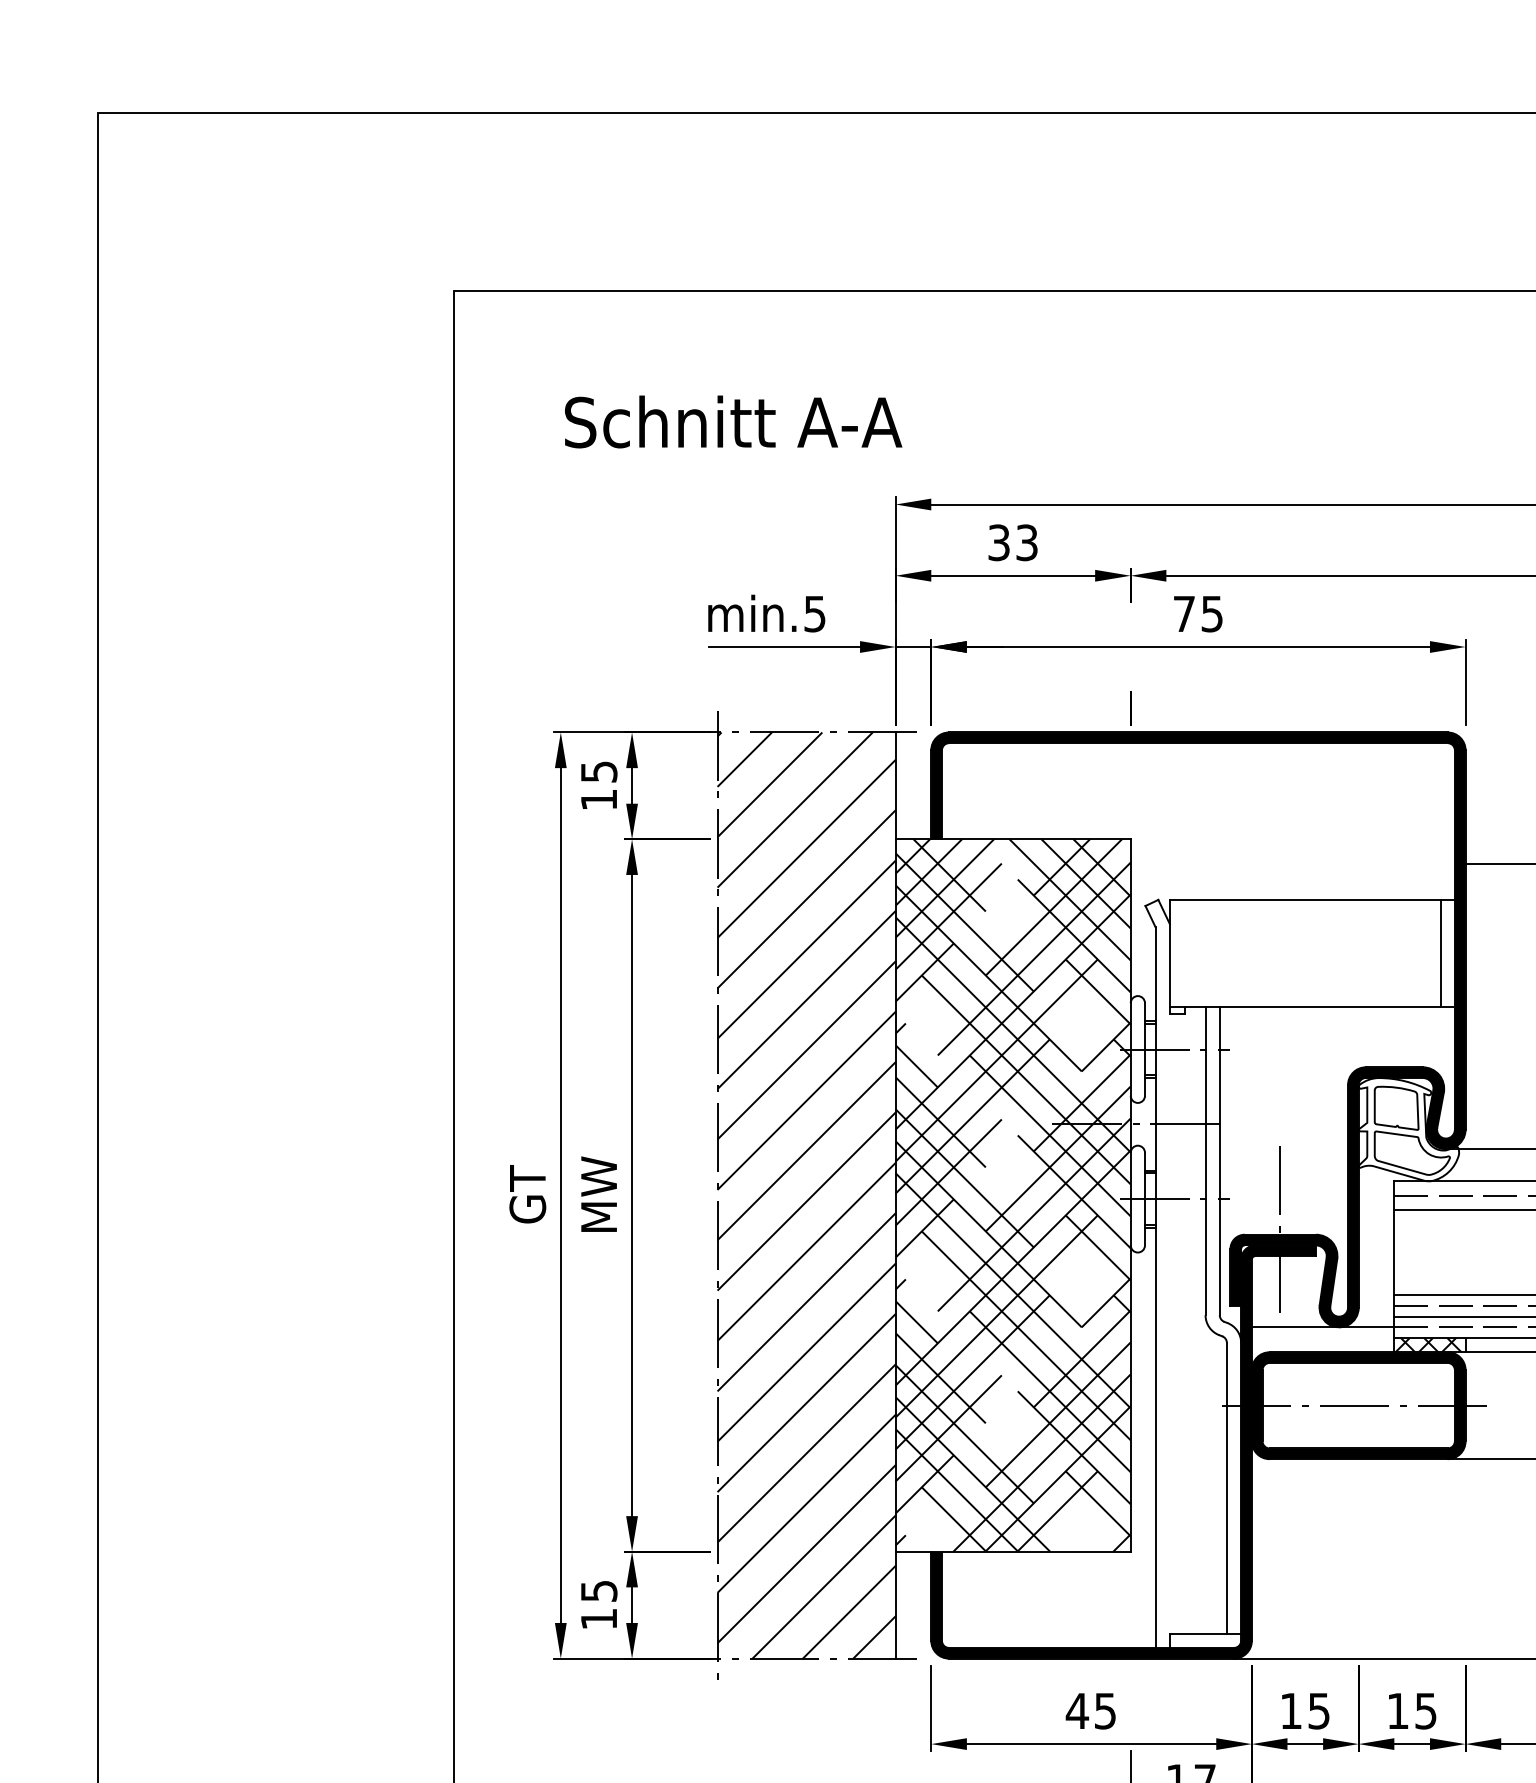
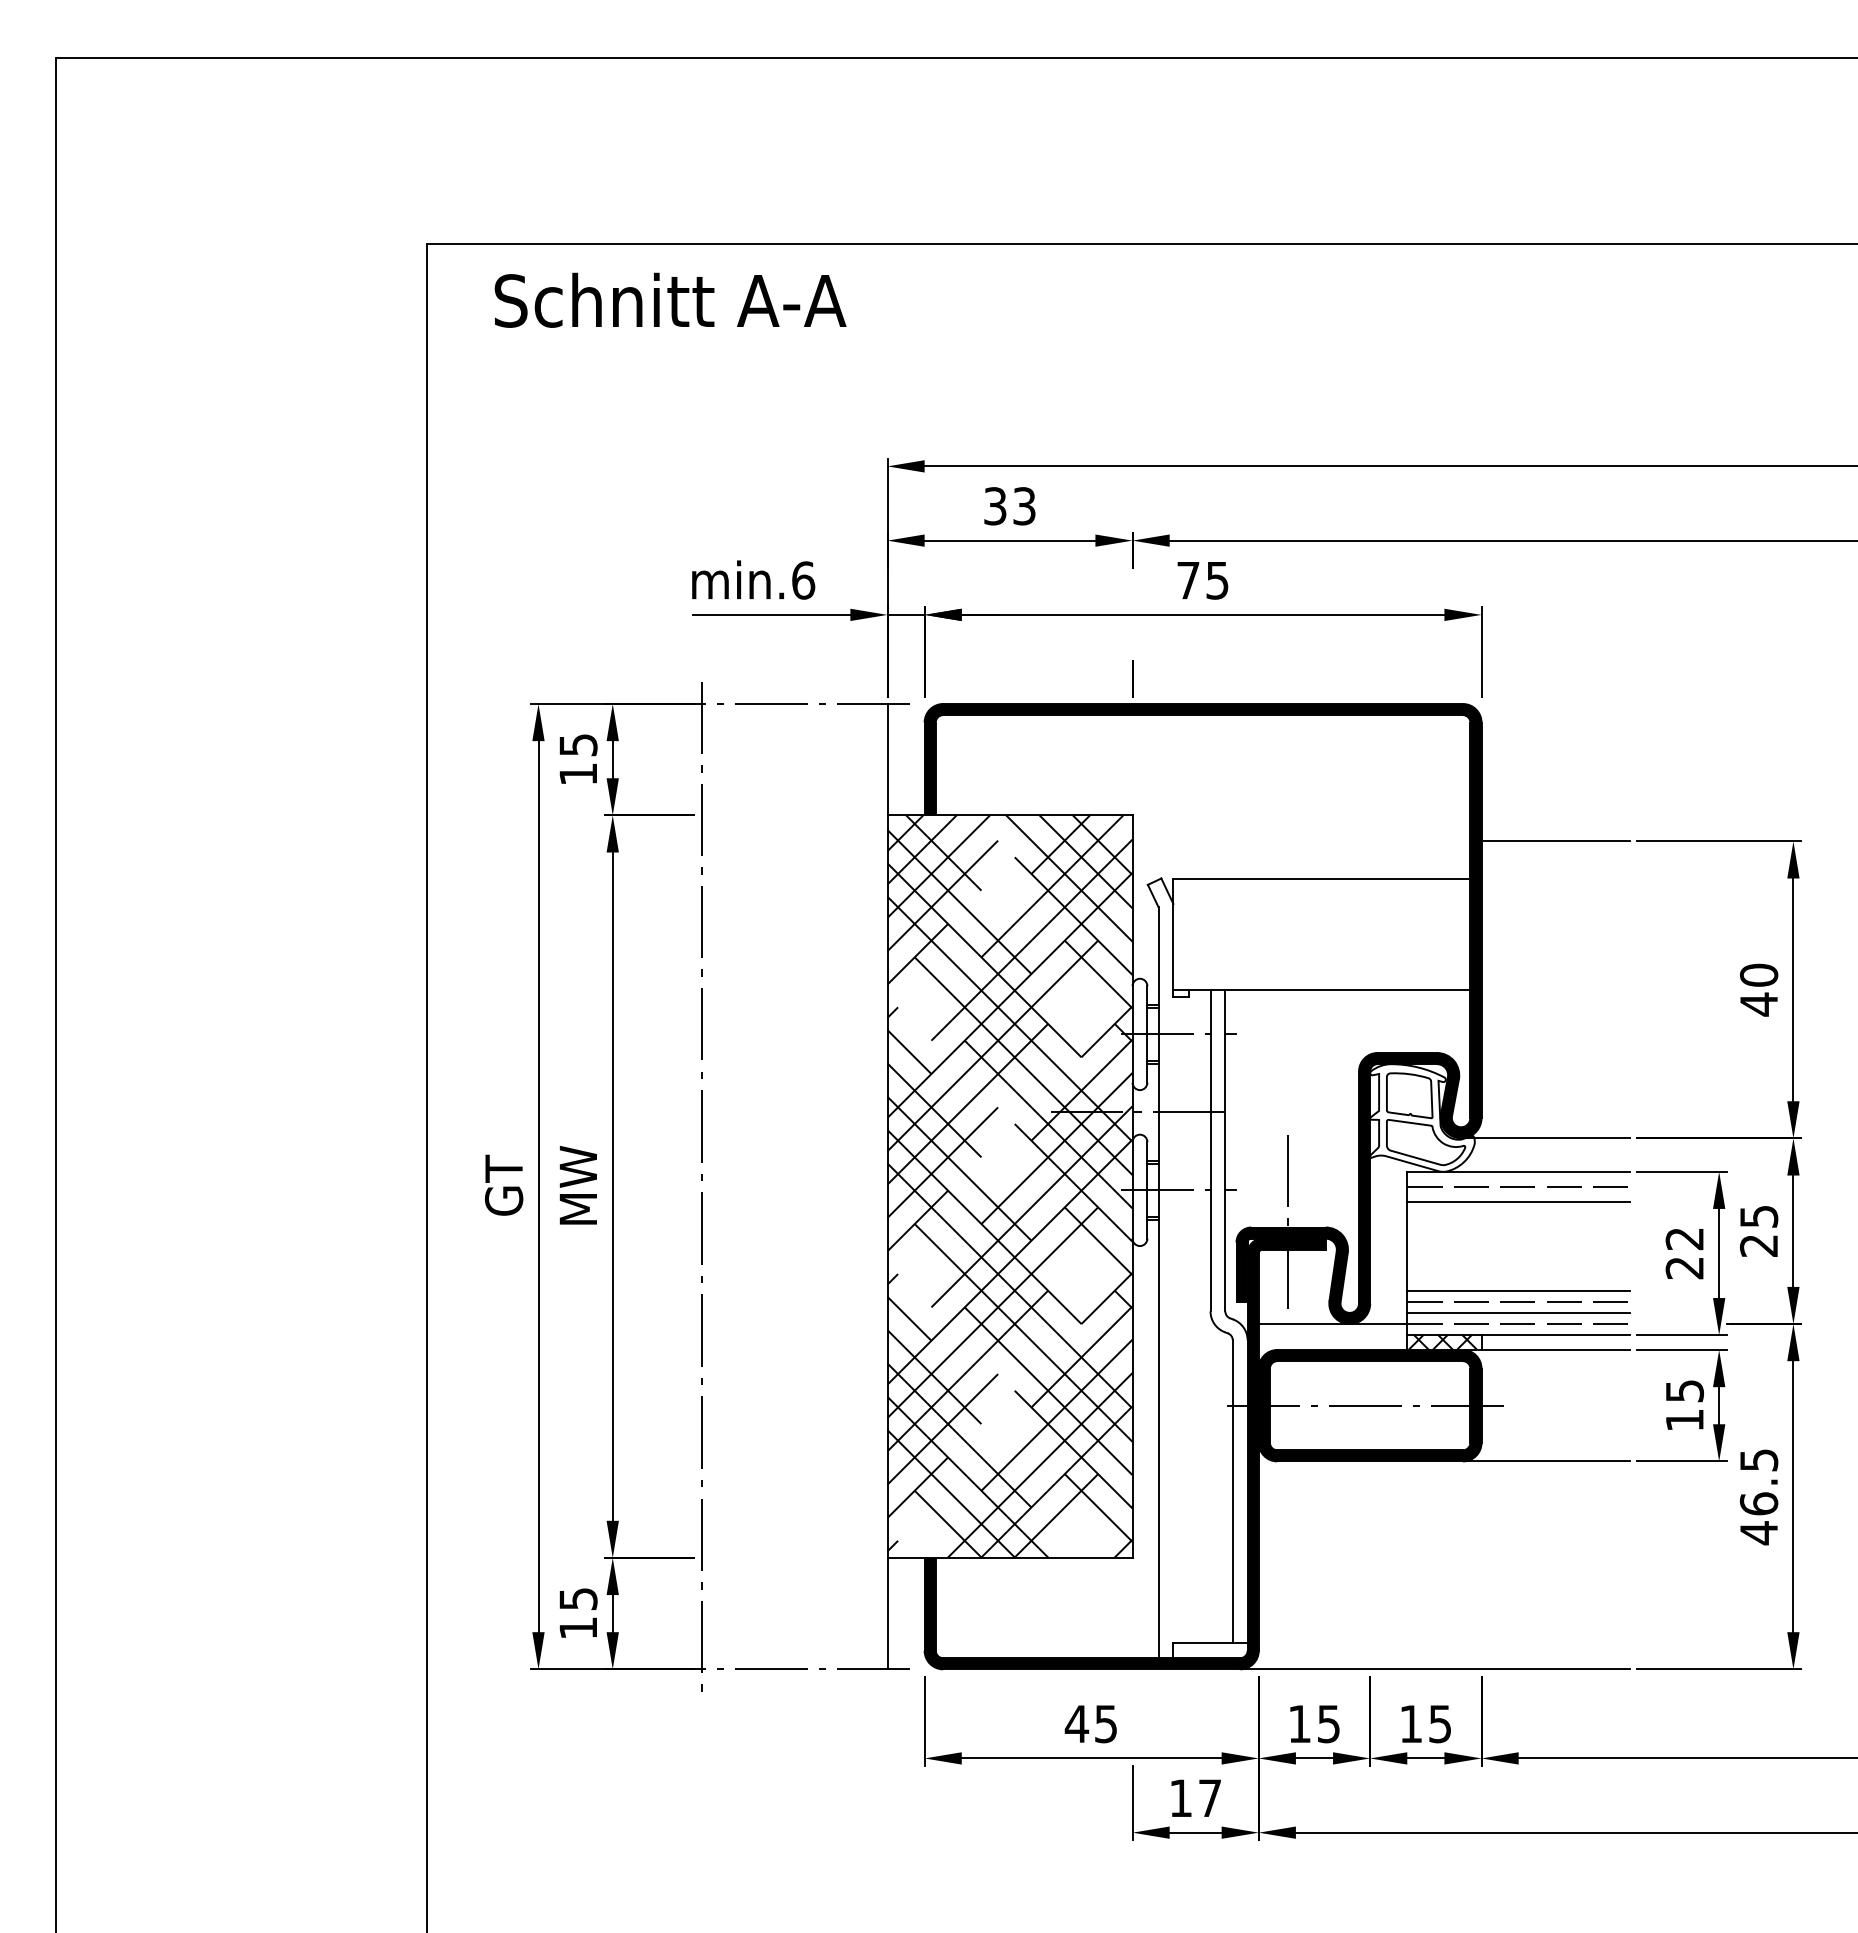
text: (733, 421) -> (670, 299), moved
text: (815, 614) -> (803, 580), min.5 -> min.6
line: (1440, 952) -> (1455, 933), removed
hatch: (806, 1195) -> (794, 1186), removed

